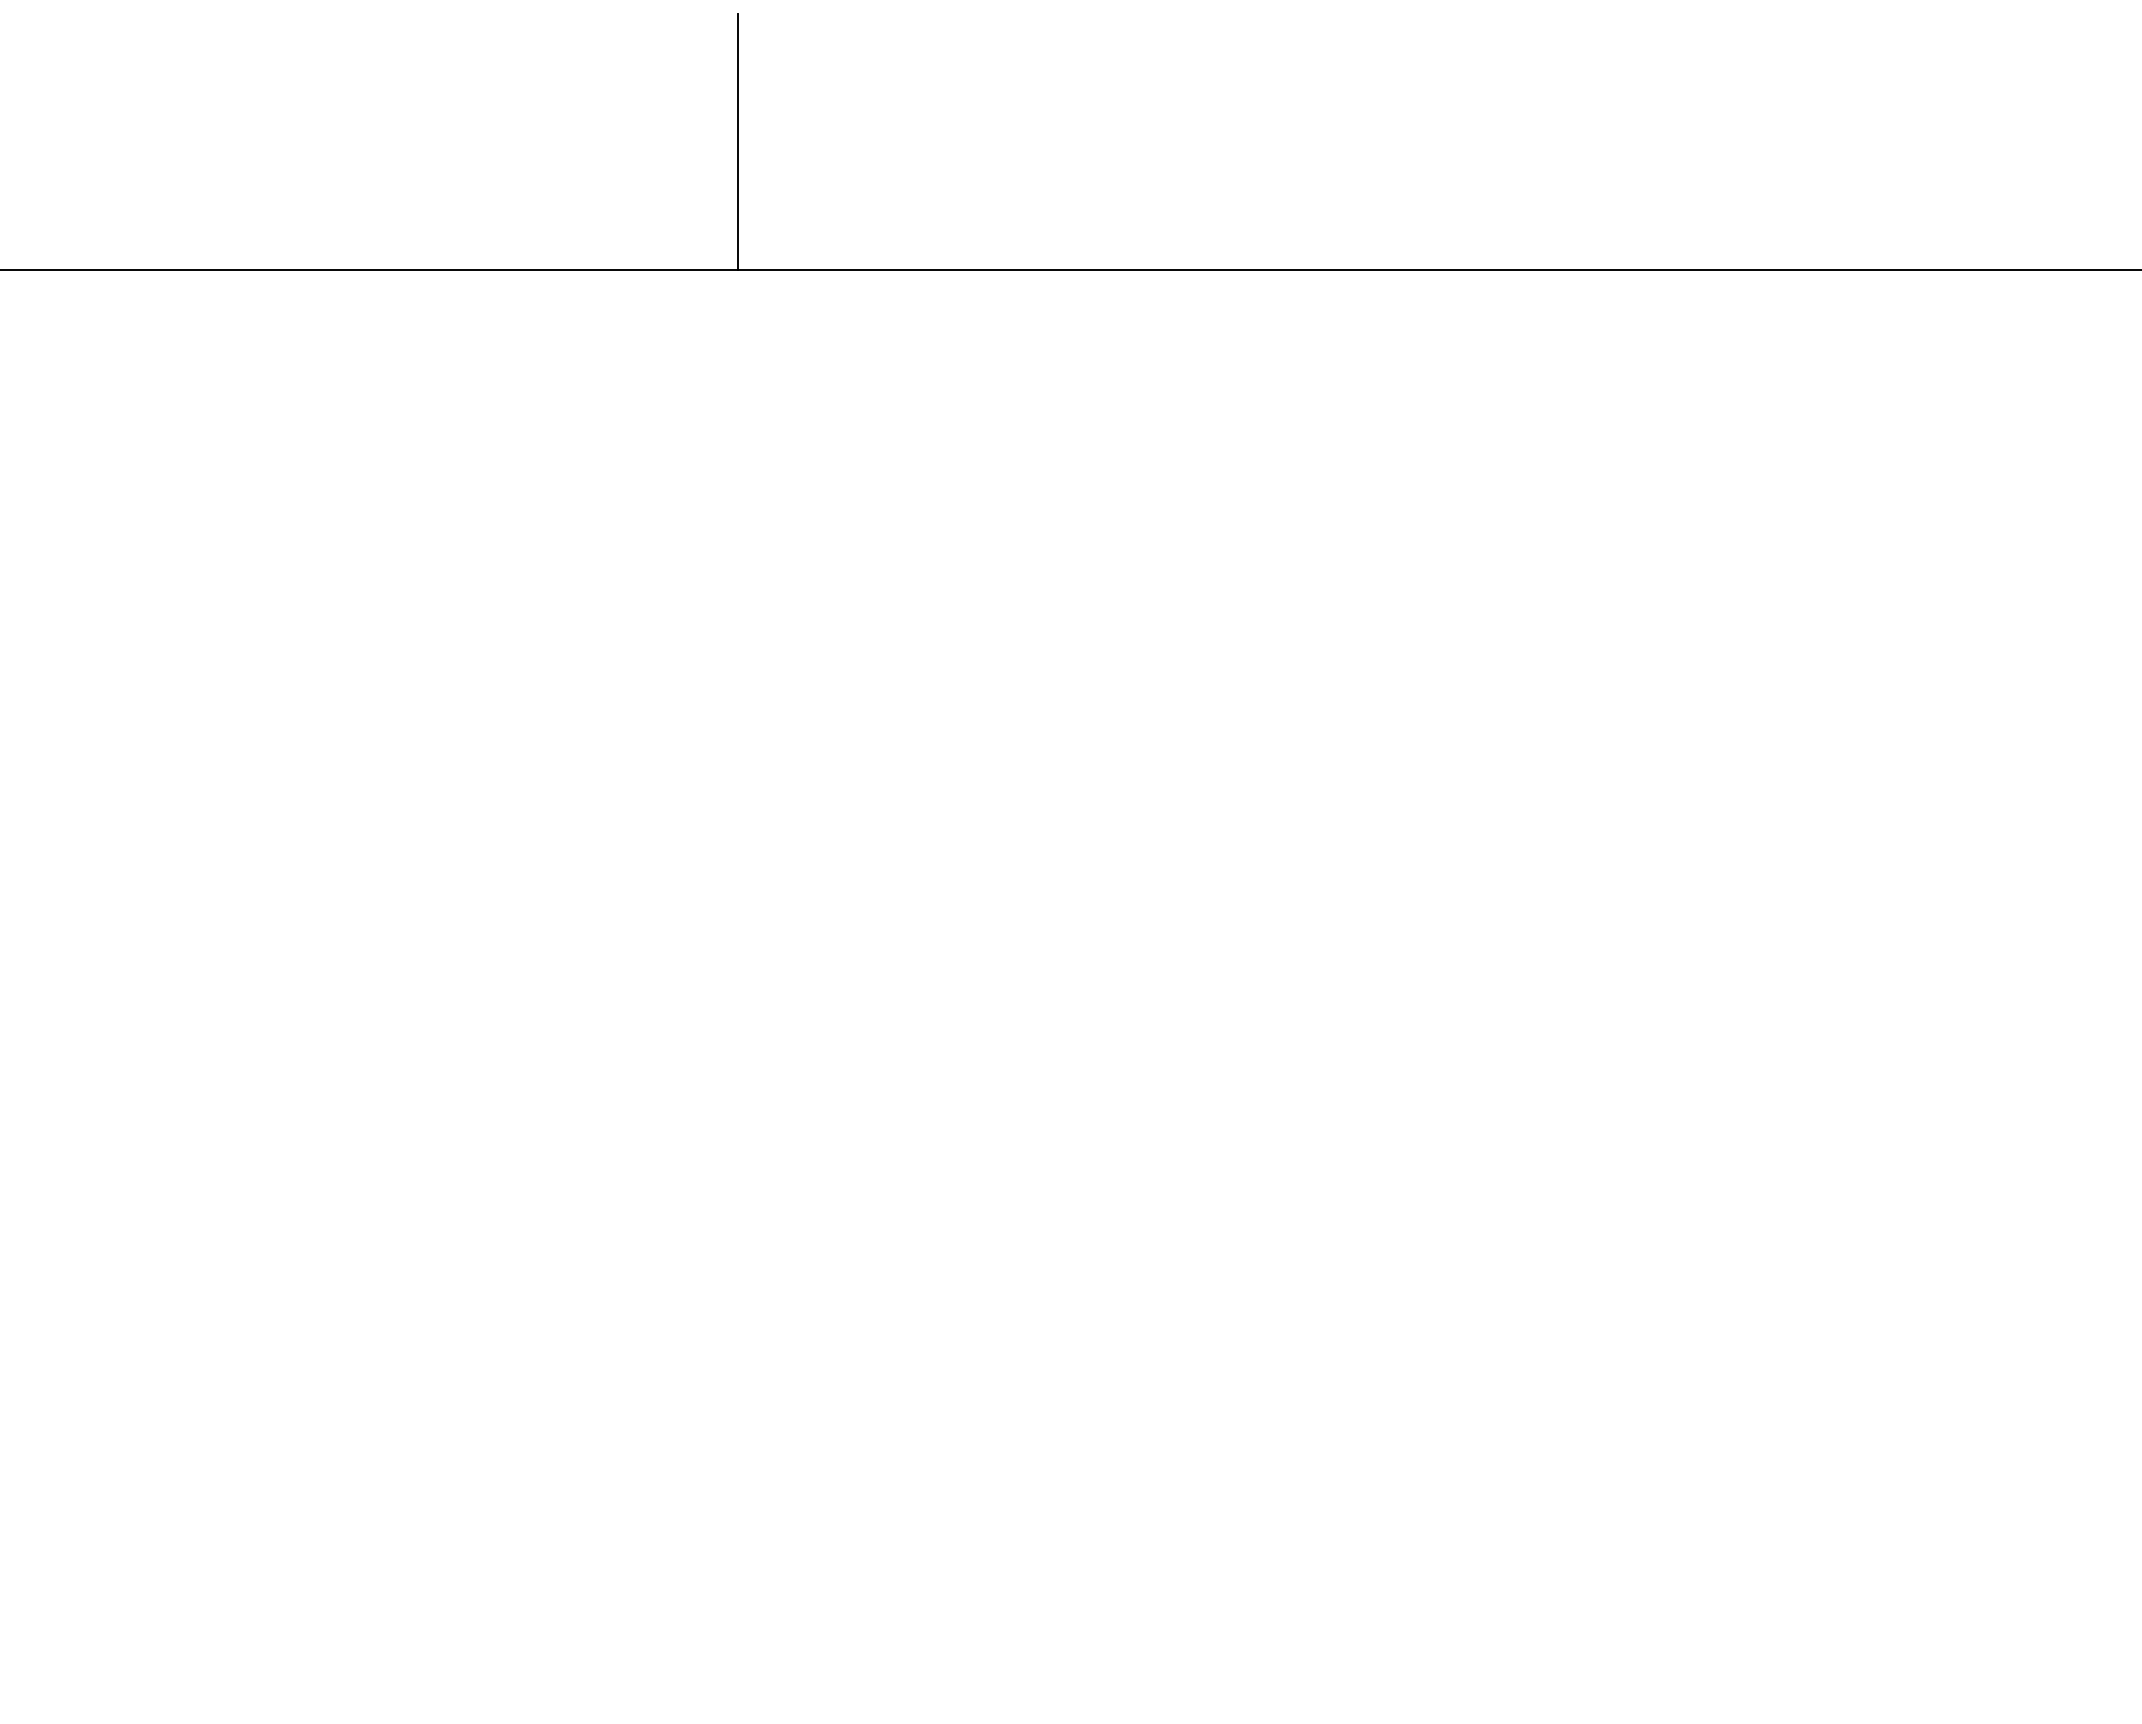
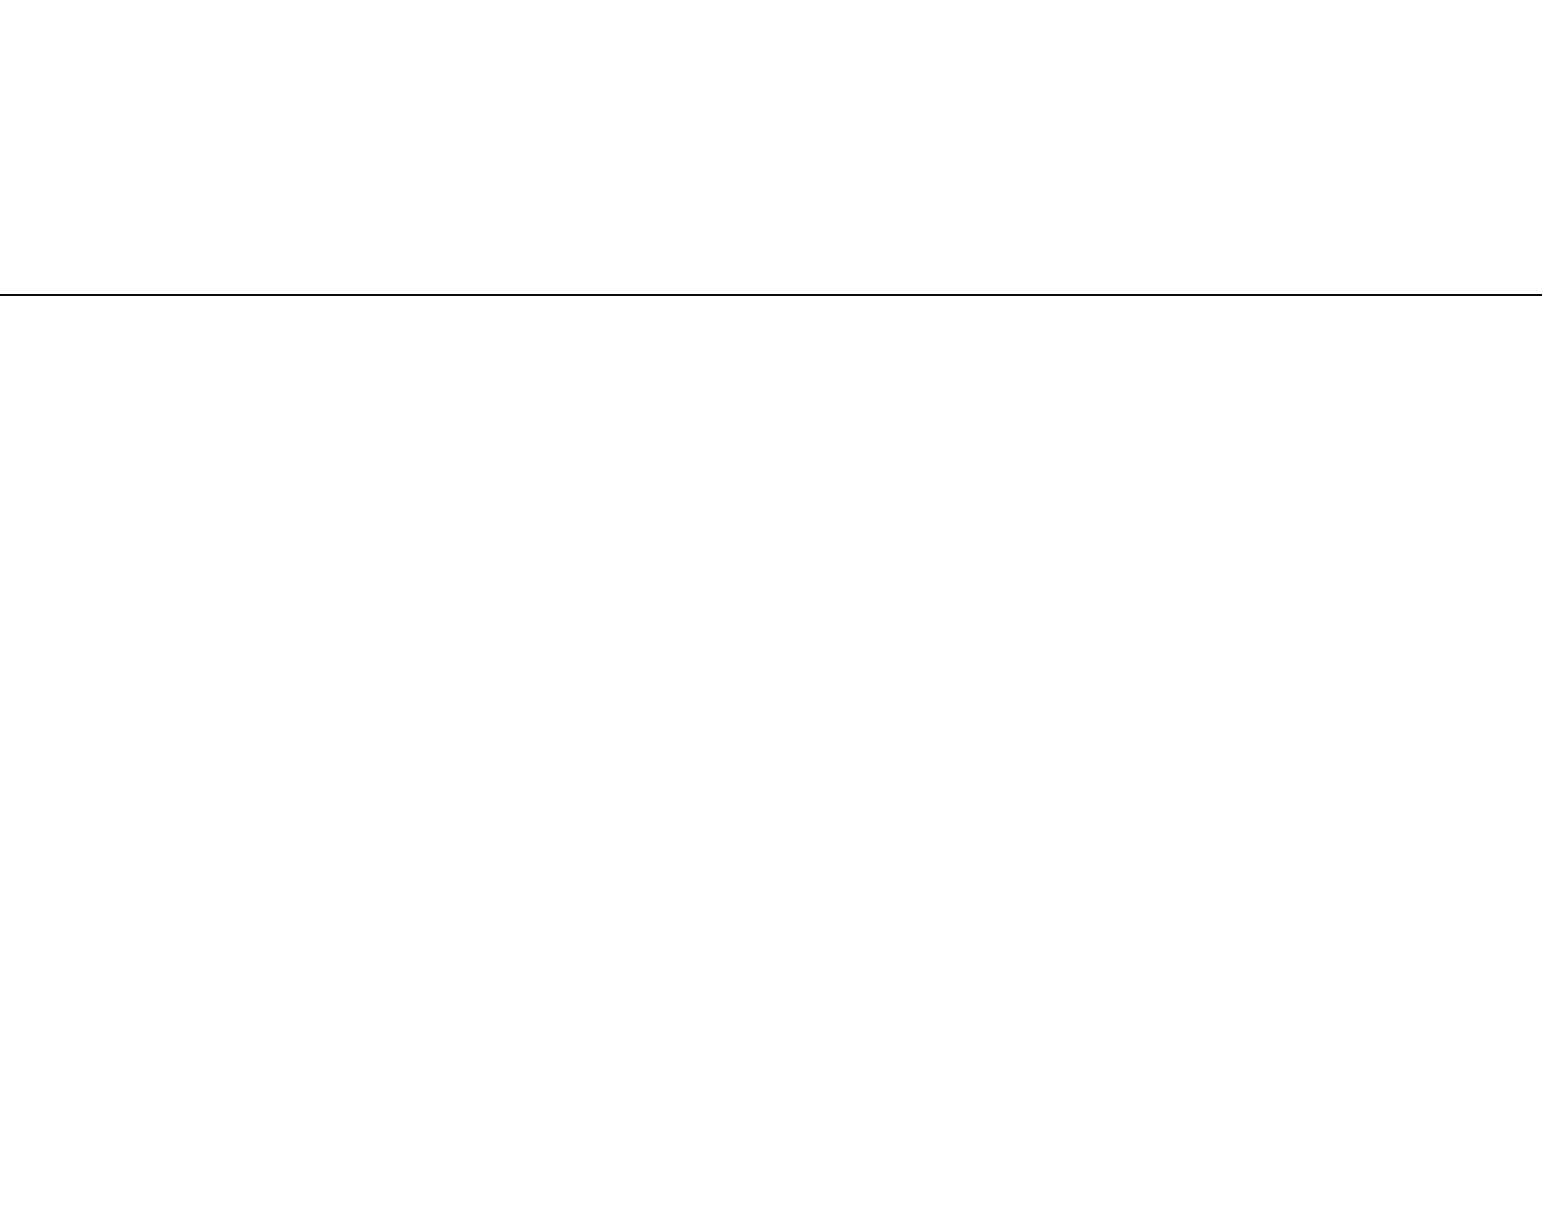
line: (738, 141) -> (500, 207), removed

